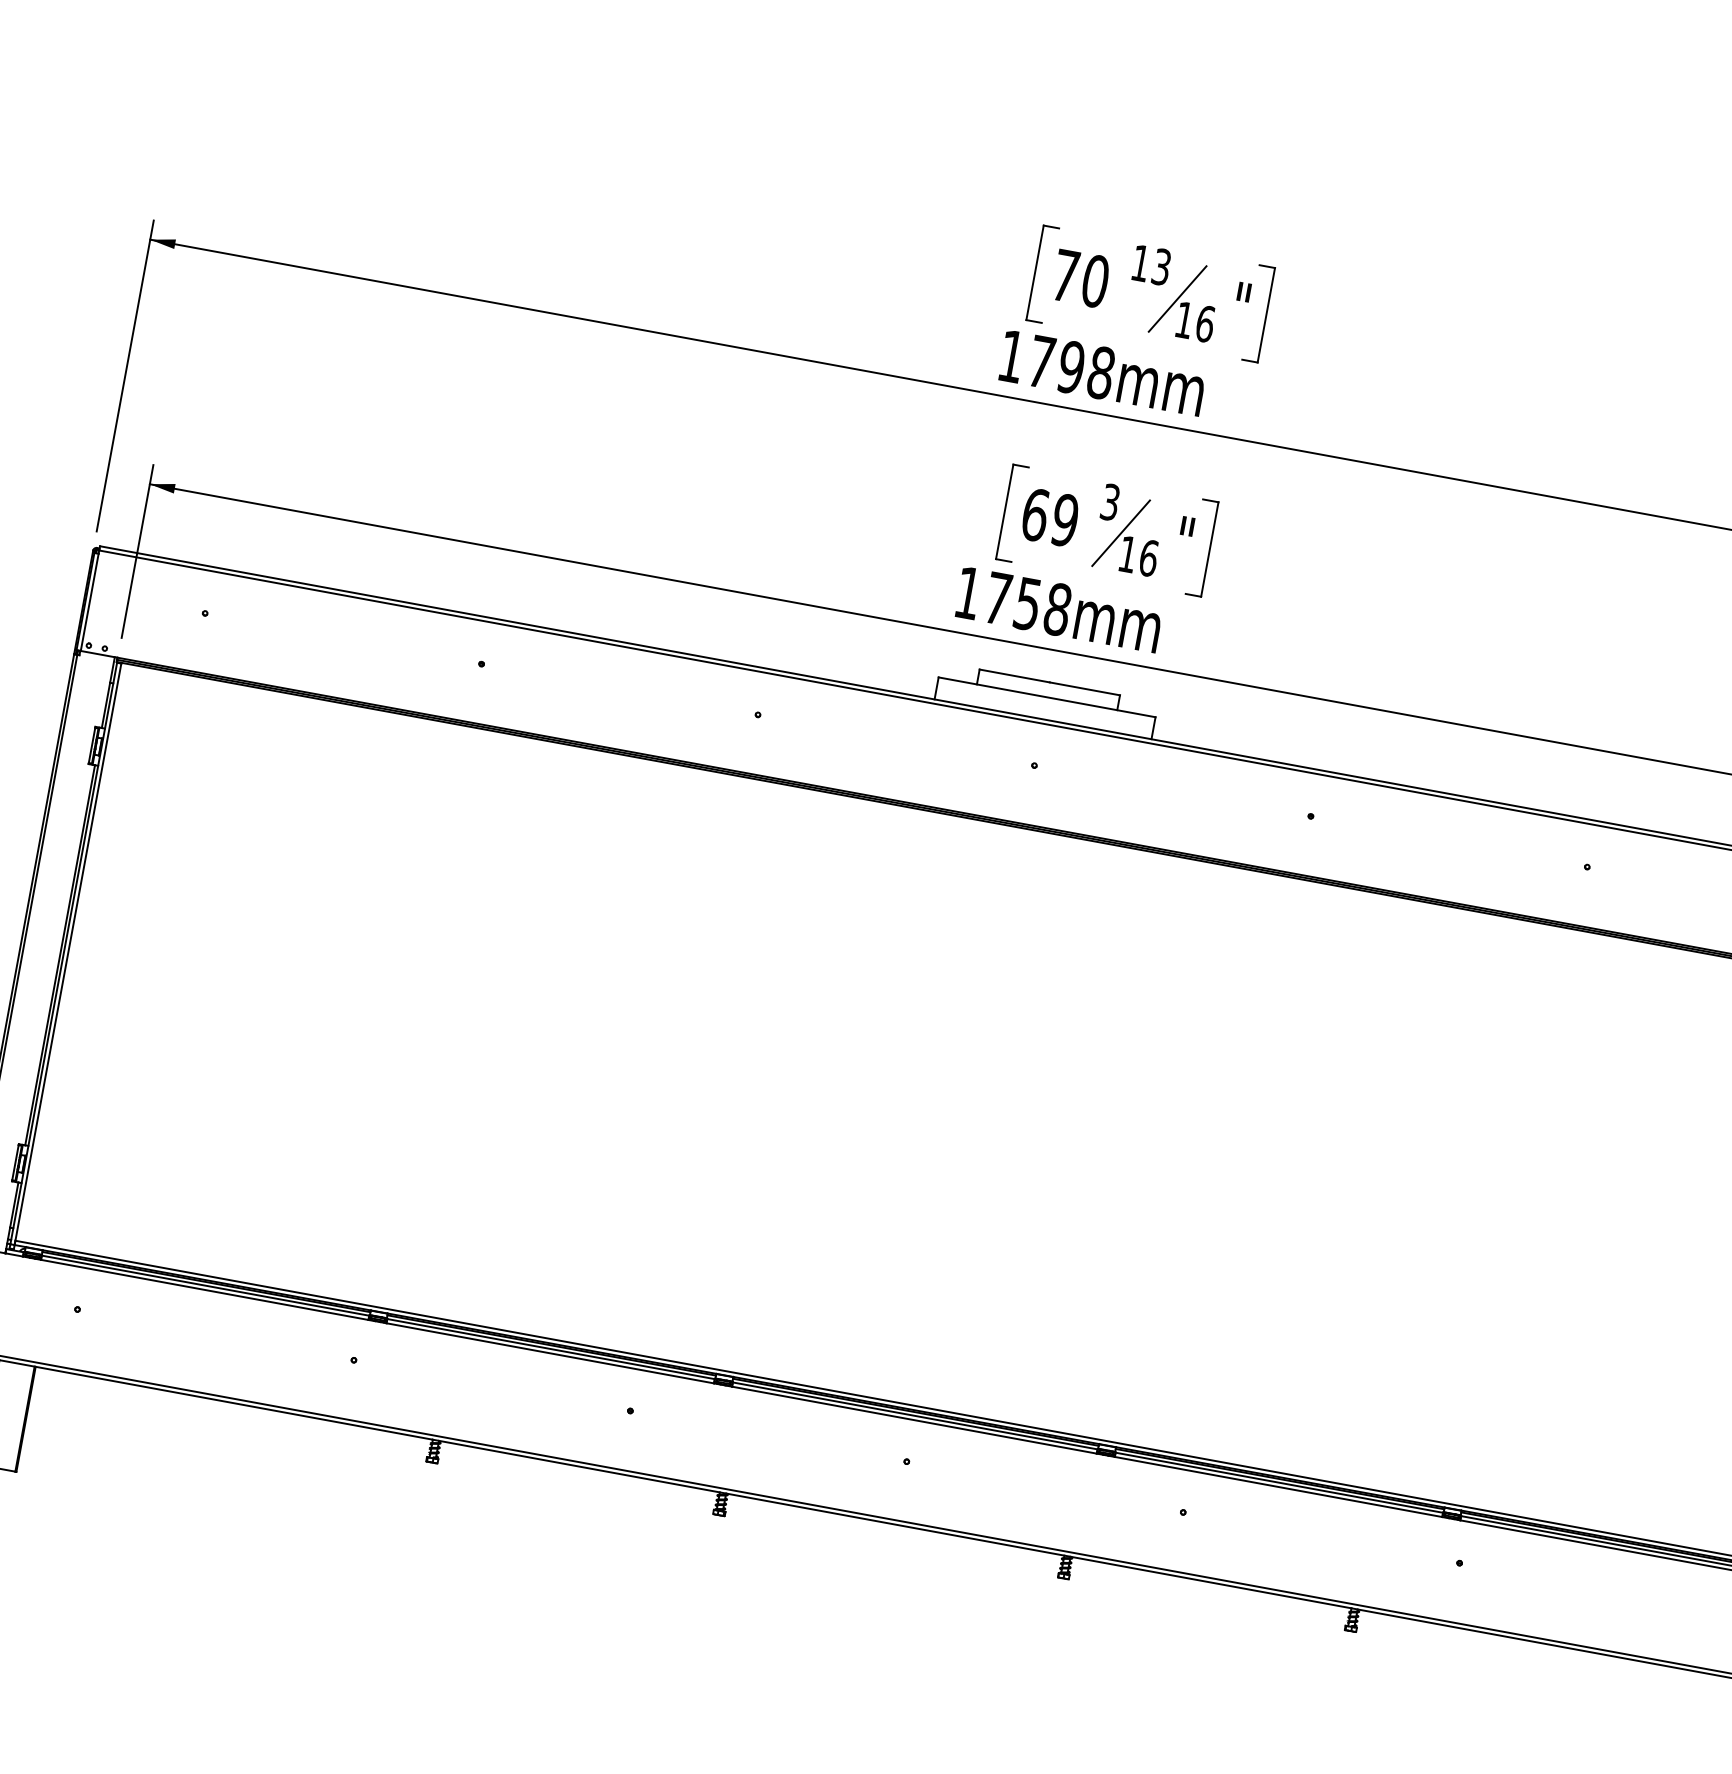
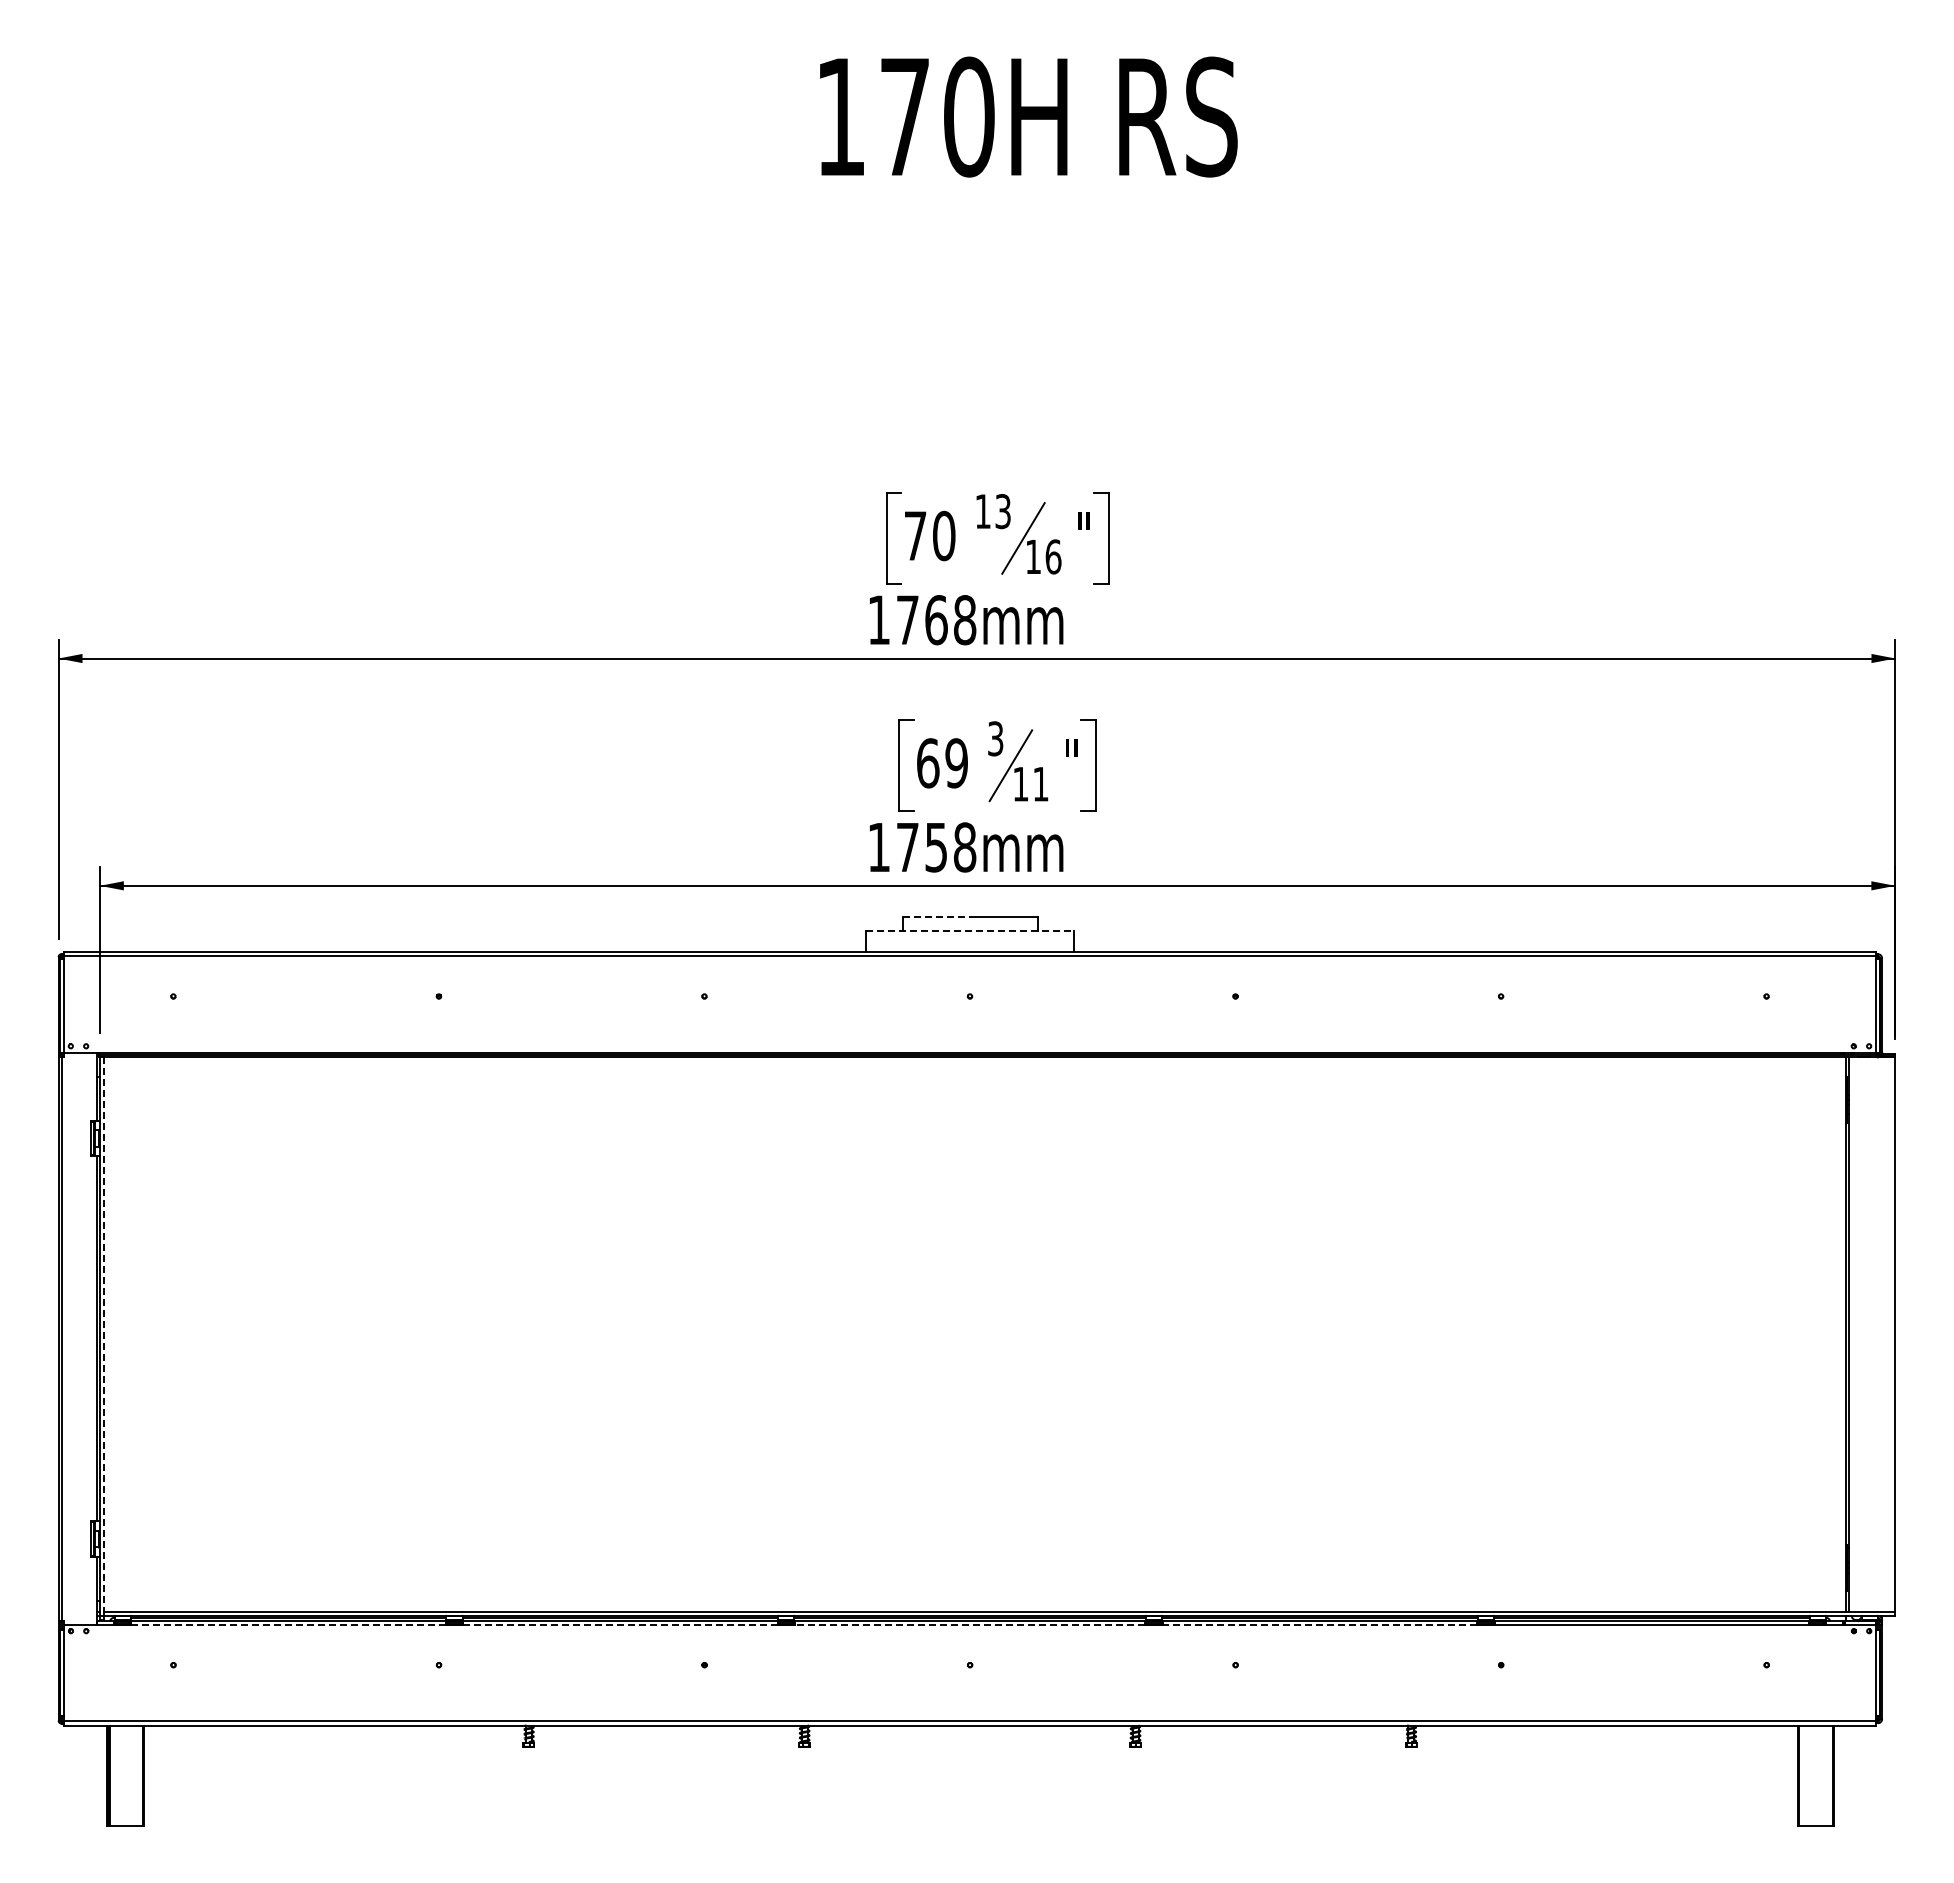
text: (1071, 367) -> (936, 620), 1798mm -> 1768mm
text: (1148, 557) -> (1040, 783), 16 -> 11
line: (1014, 675) -> (936, 916), solid -> dashed
line: (1047, 697) -> (970, 930), solid -> dashed
line: (68, 955) -> (104, 1337), solid -> dashed
line: (203, 1290) -> (287, 1625), solid -> dashed
line: (549, 1353) -> (619, 1625), solid -> dashed
line: (913, 1420) -> (969, 1625), solid -> dashed
line: (1278, 1487) -> (1319, 1625), solid -> dashed

